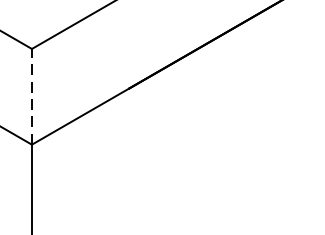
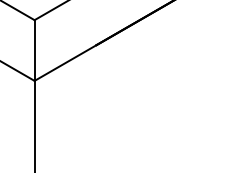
line: (31, 96) -> (34, 50), dashed -> solid

